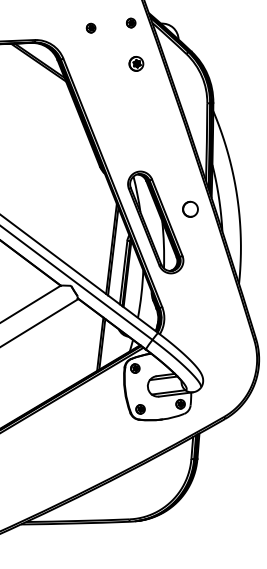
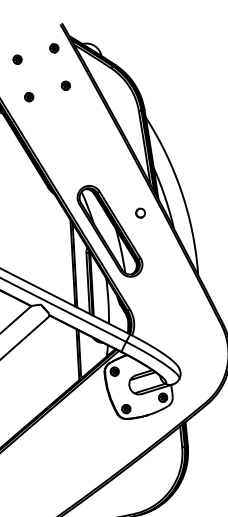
part: (136, 63) -> (65, 85), size x0.62
part: (96, 68) -> (29, 96), added
part: (190, 208) -> (140, 212), size x0.62

